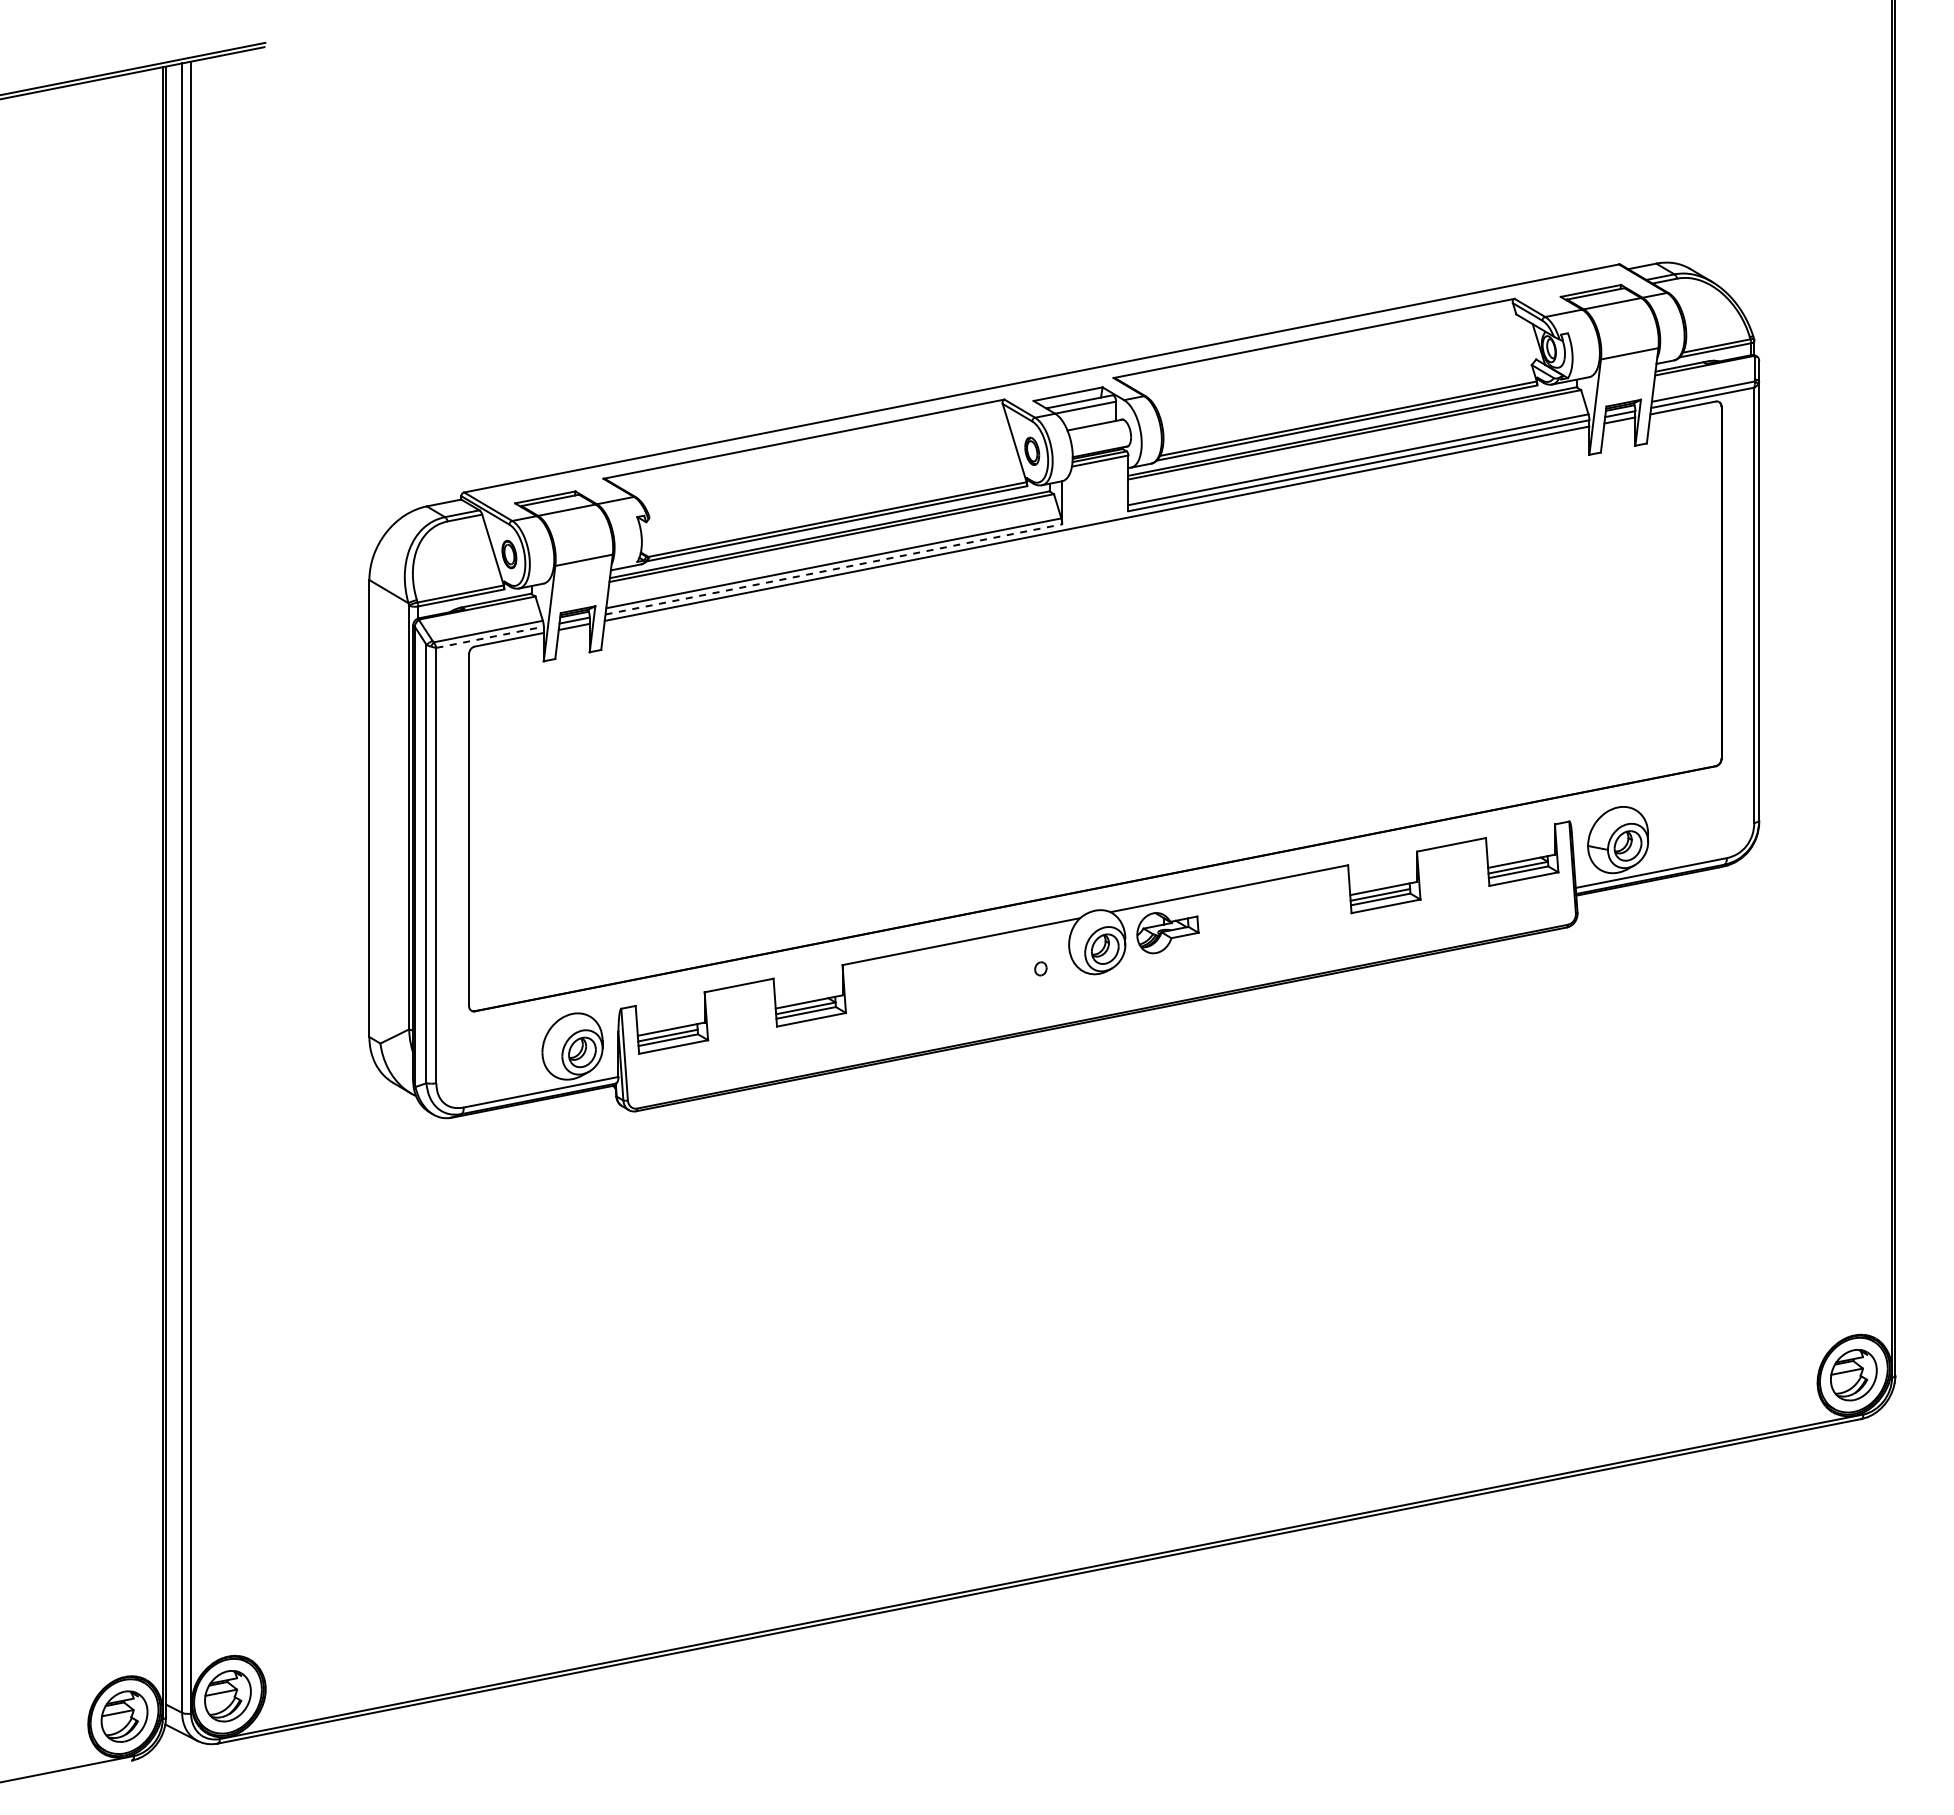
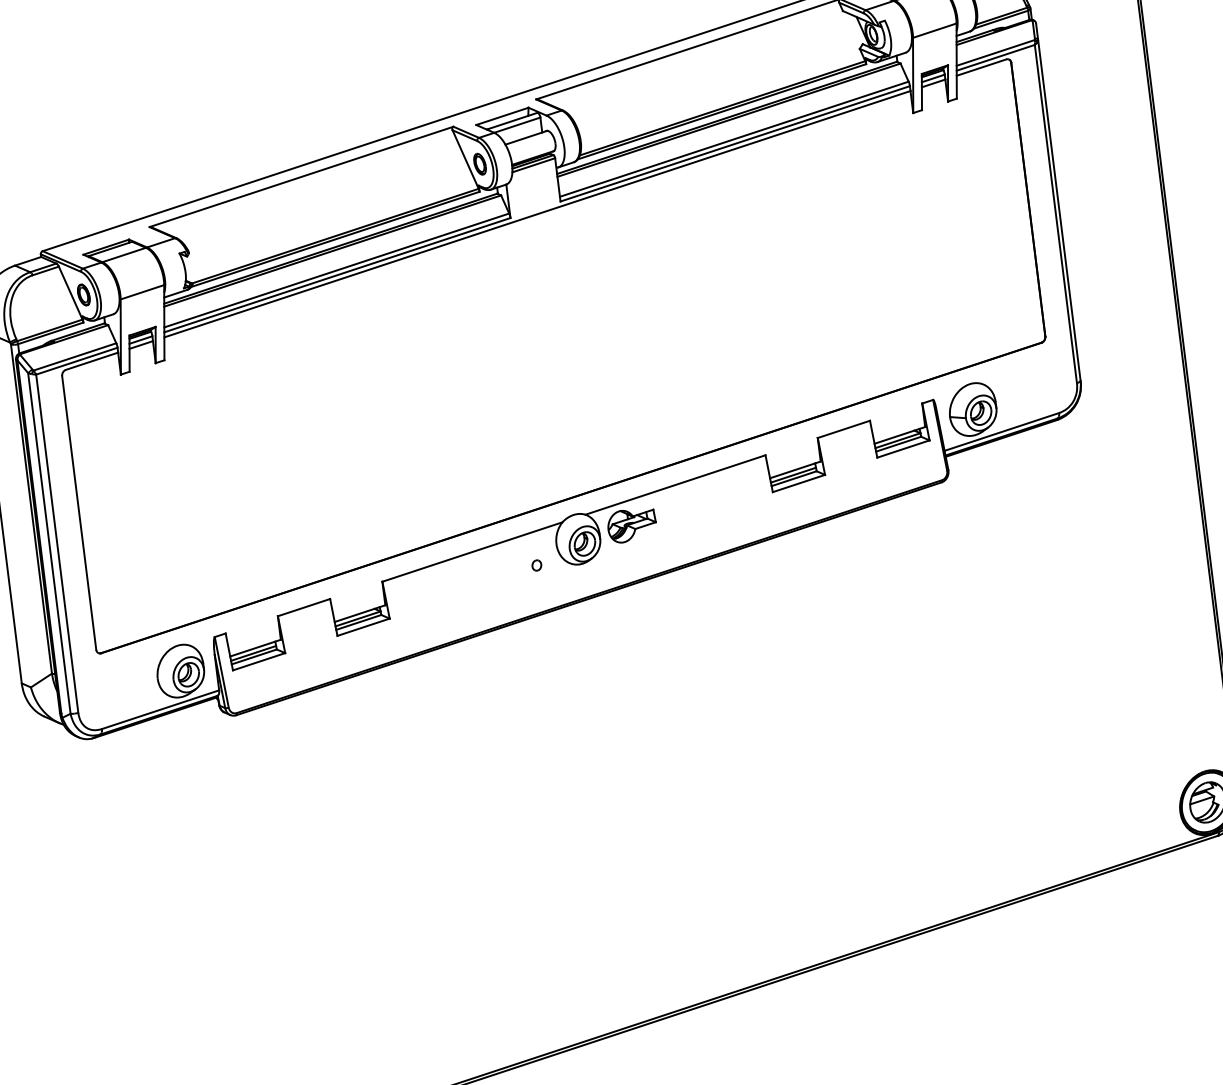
line: (833, 569) -> (337, 275), dashed -> solid
line: (490, 637) -> (77, 361), dashed -> solid

